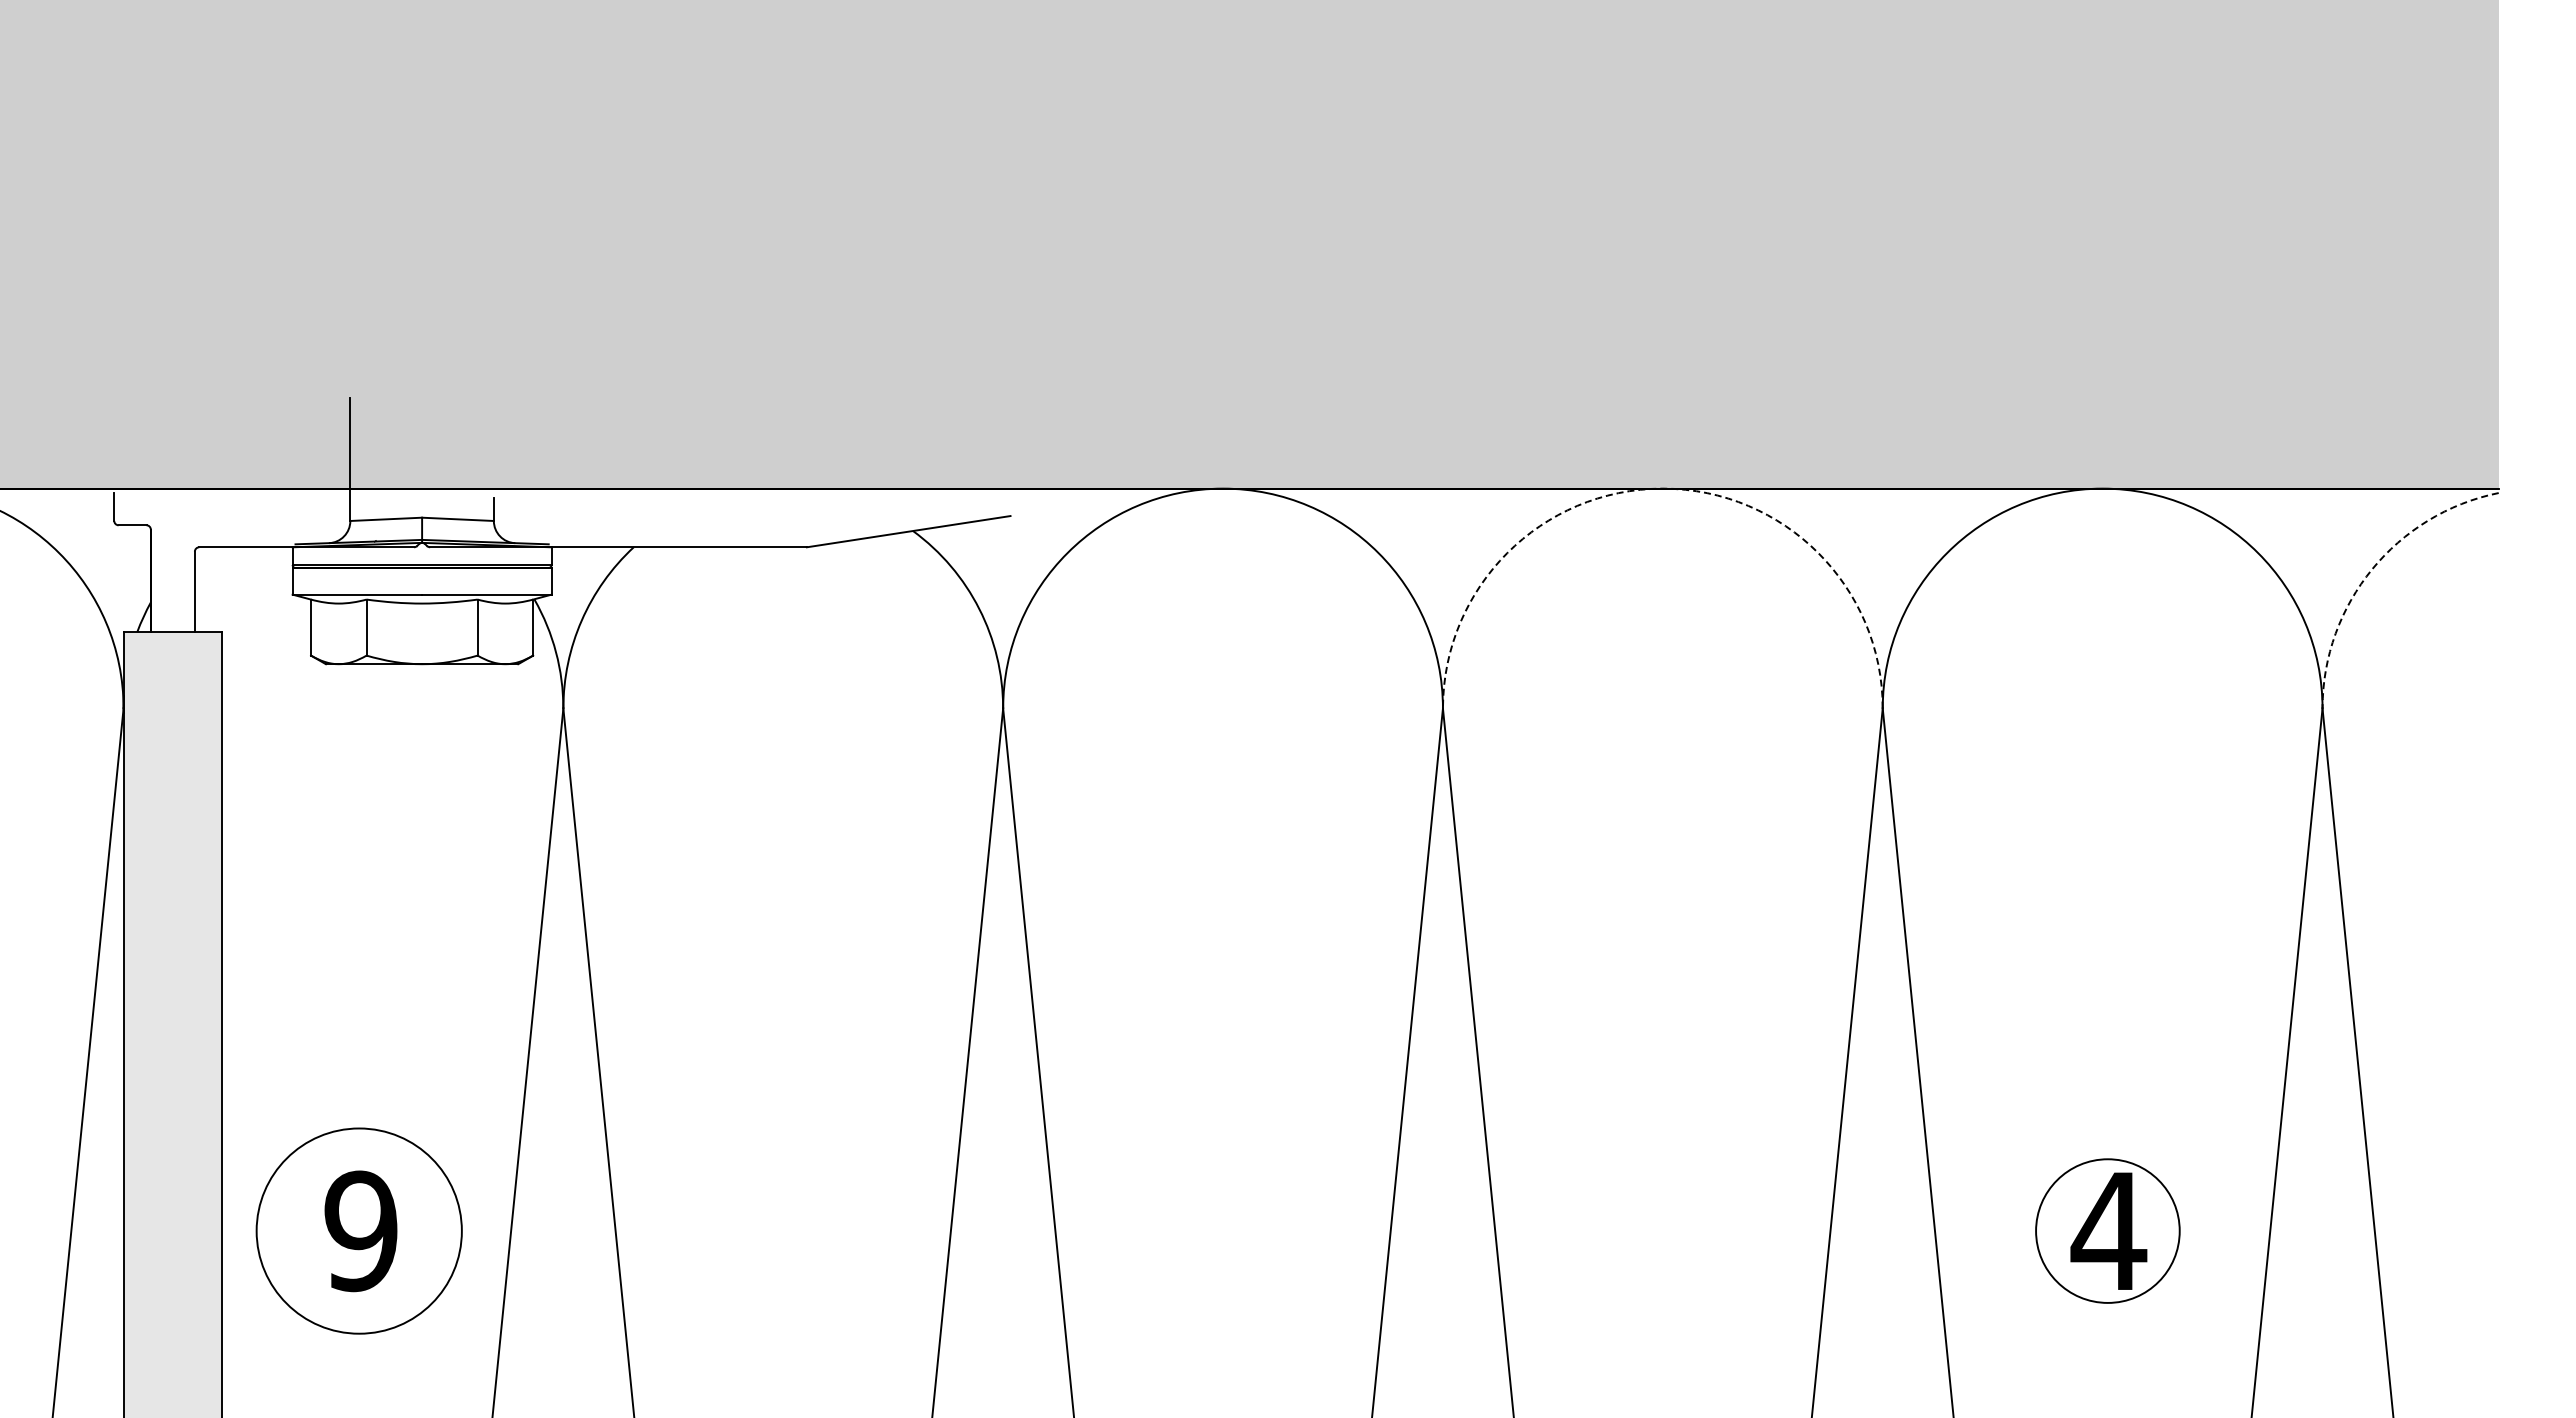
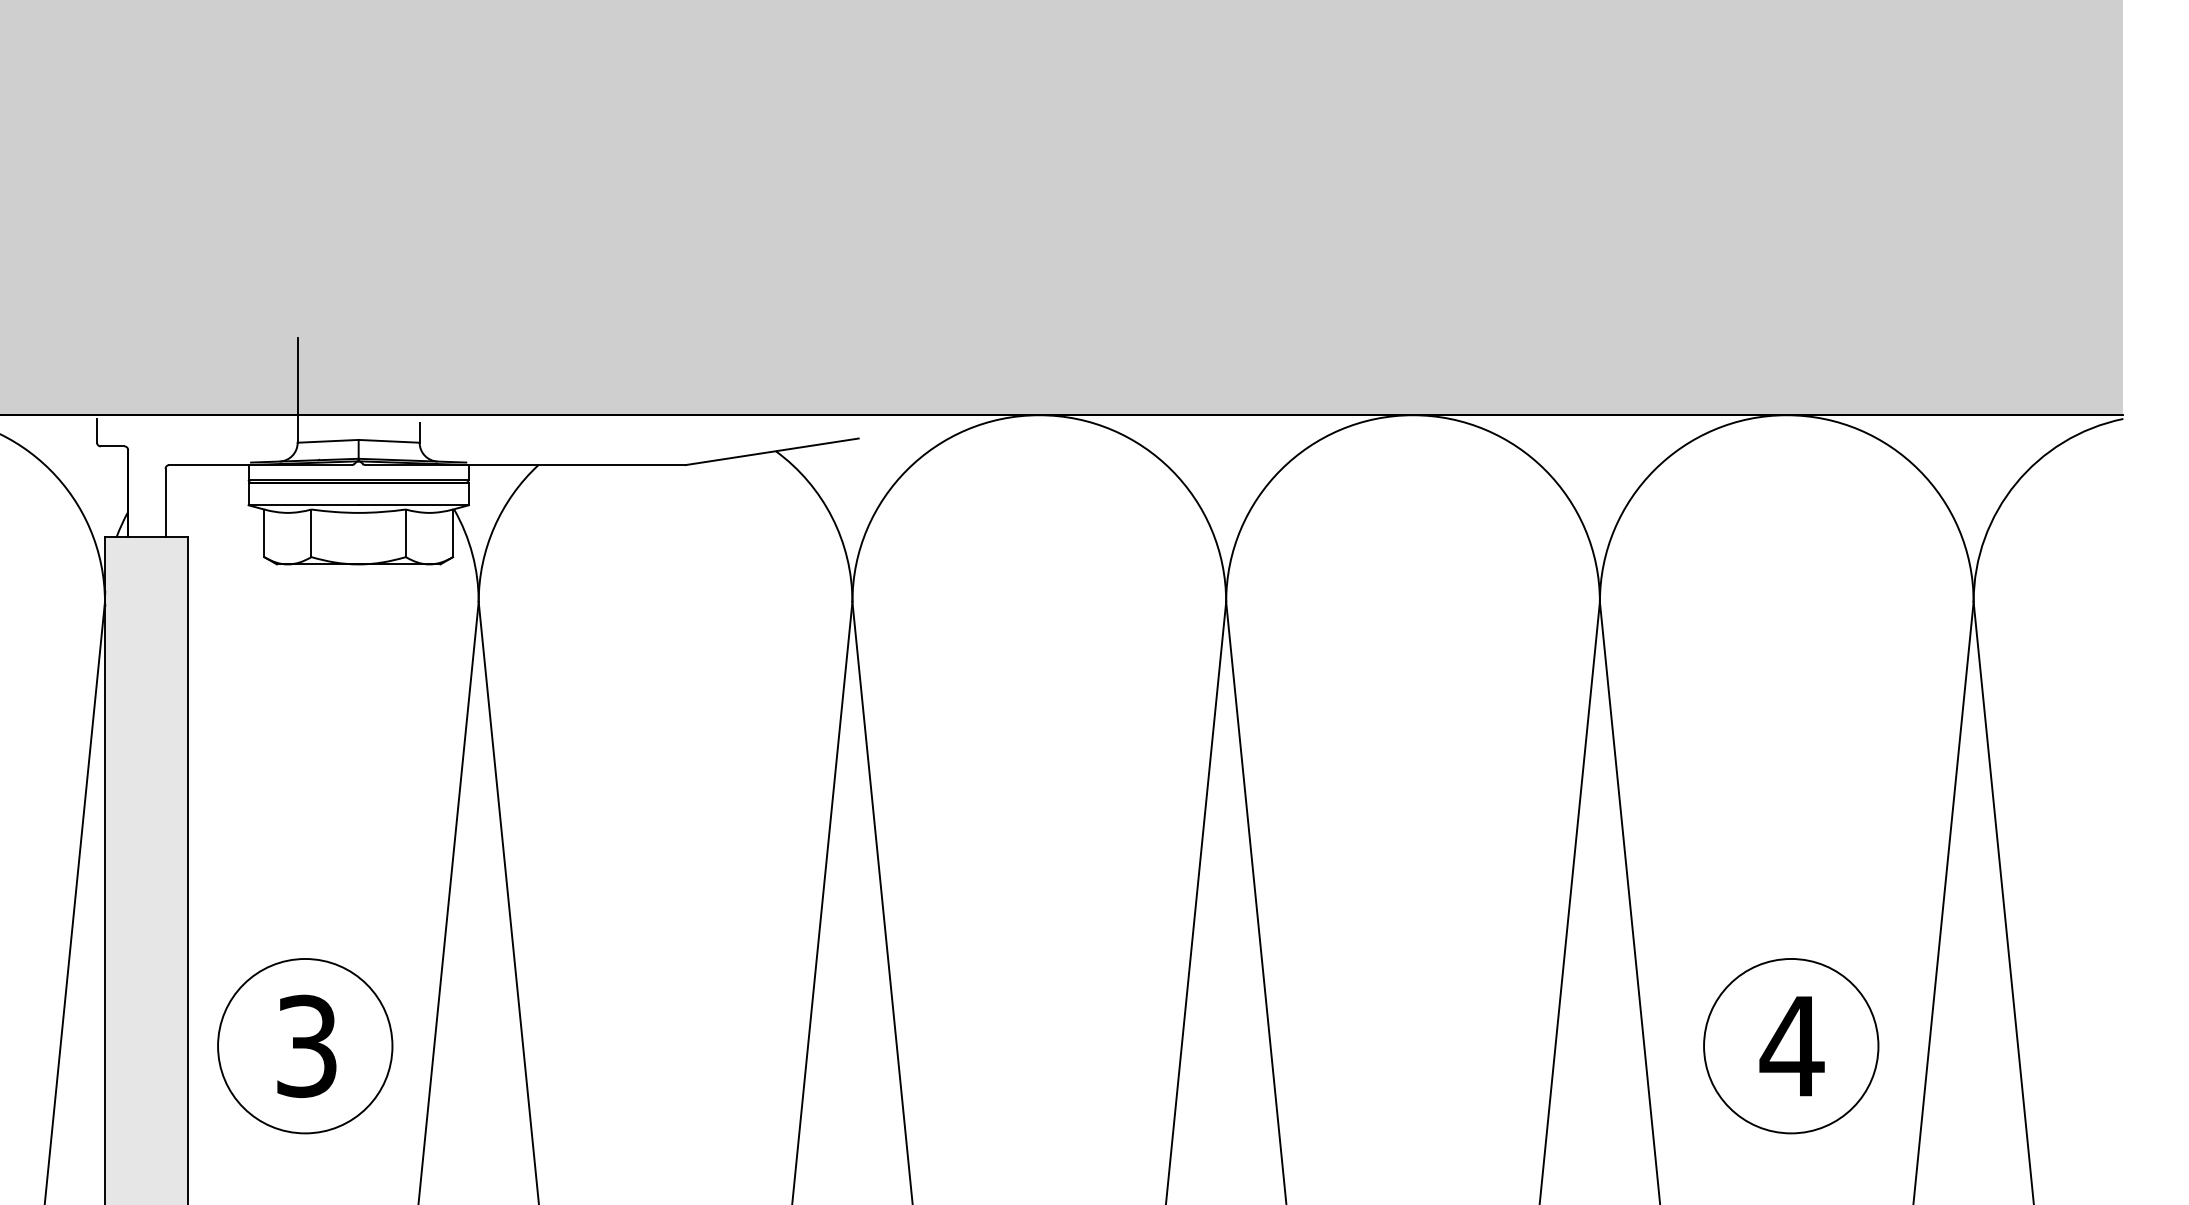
arc: (1662, 488) -> (1412, 415), dashed -> solid
arc: (2372, 569) -> (2016, 483), dashed -> solid
circle: (2107, 1230) -> (1790, 1045), size x1.43
text: (360, 1231) -> (306, 1046), 9 -> 3

